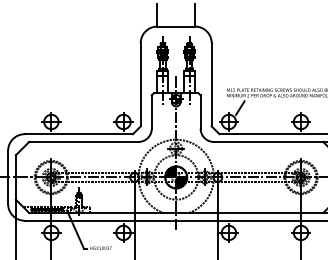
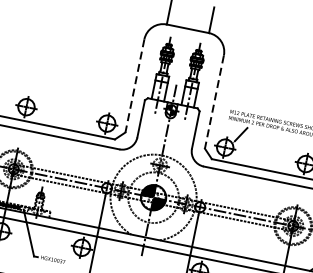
line: (140, 84) -> (134, 85), solid -> dashed
line: (211, 84) -> (214, 101), solid -> dashed

